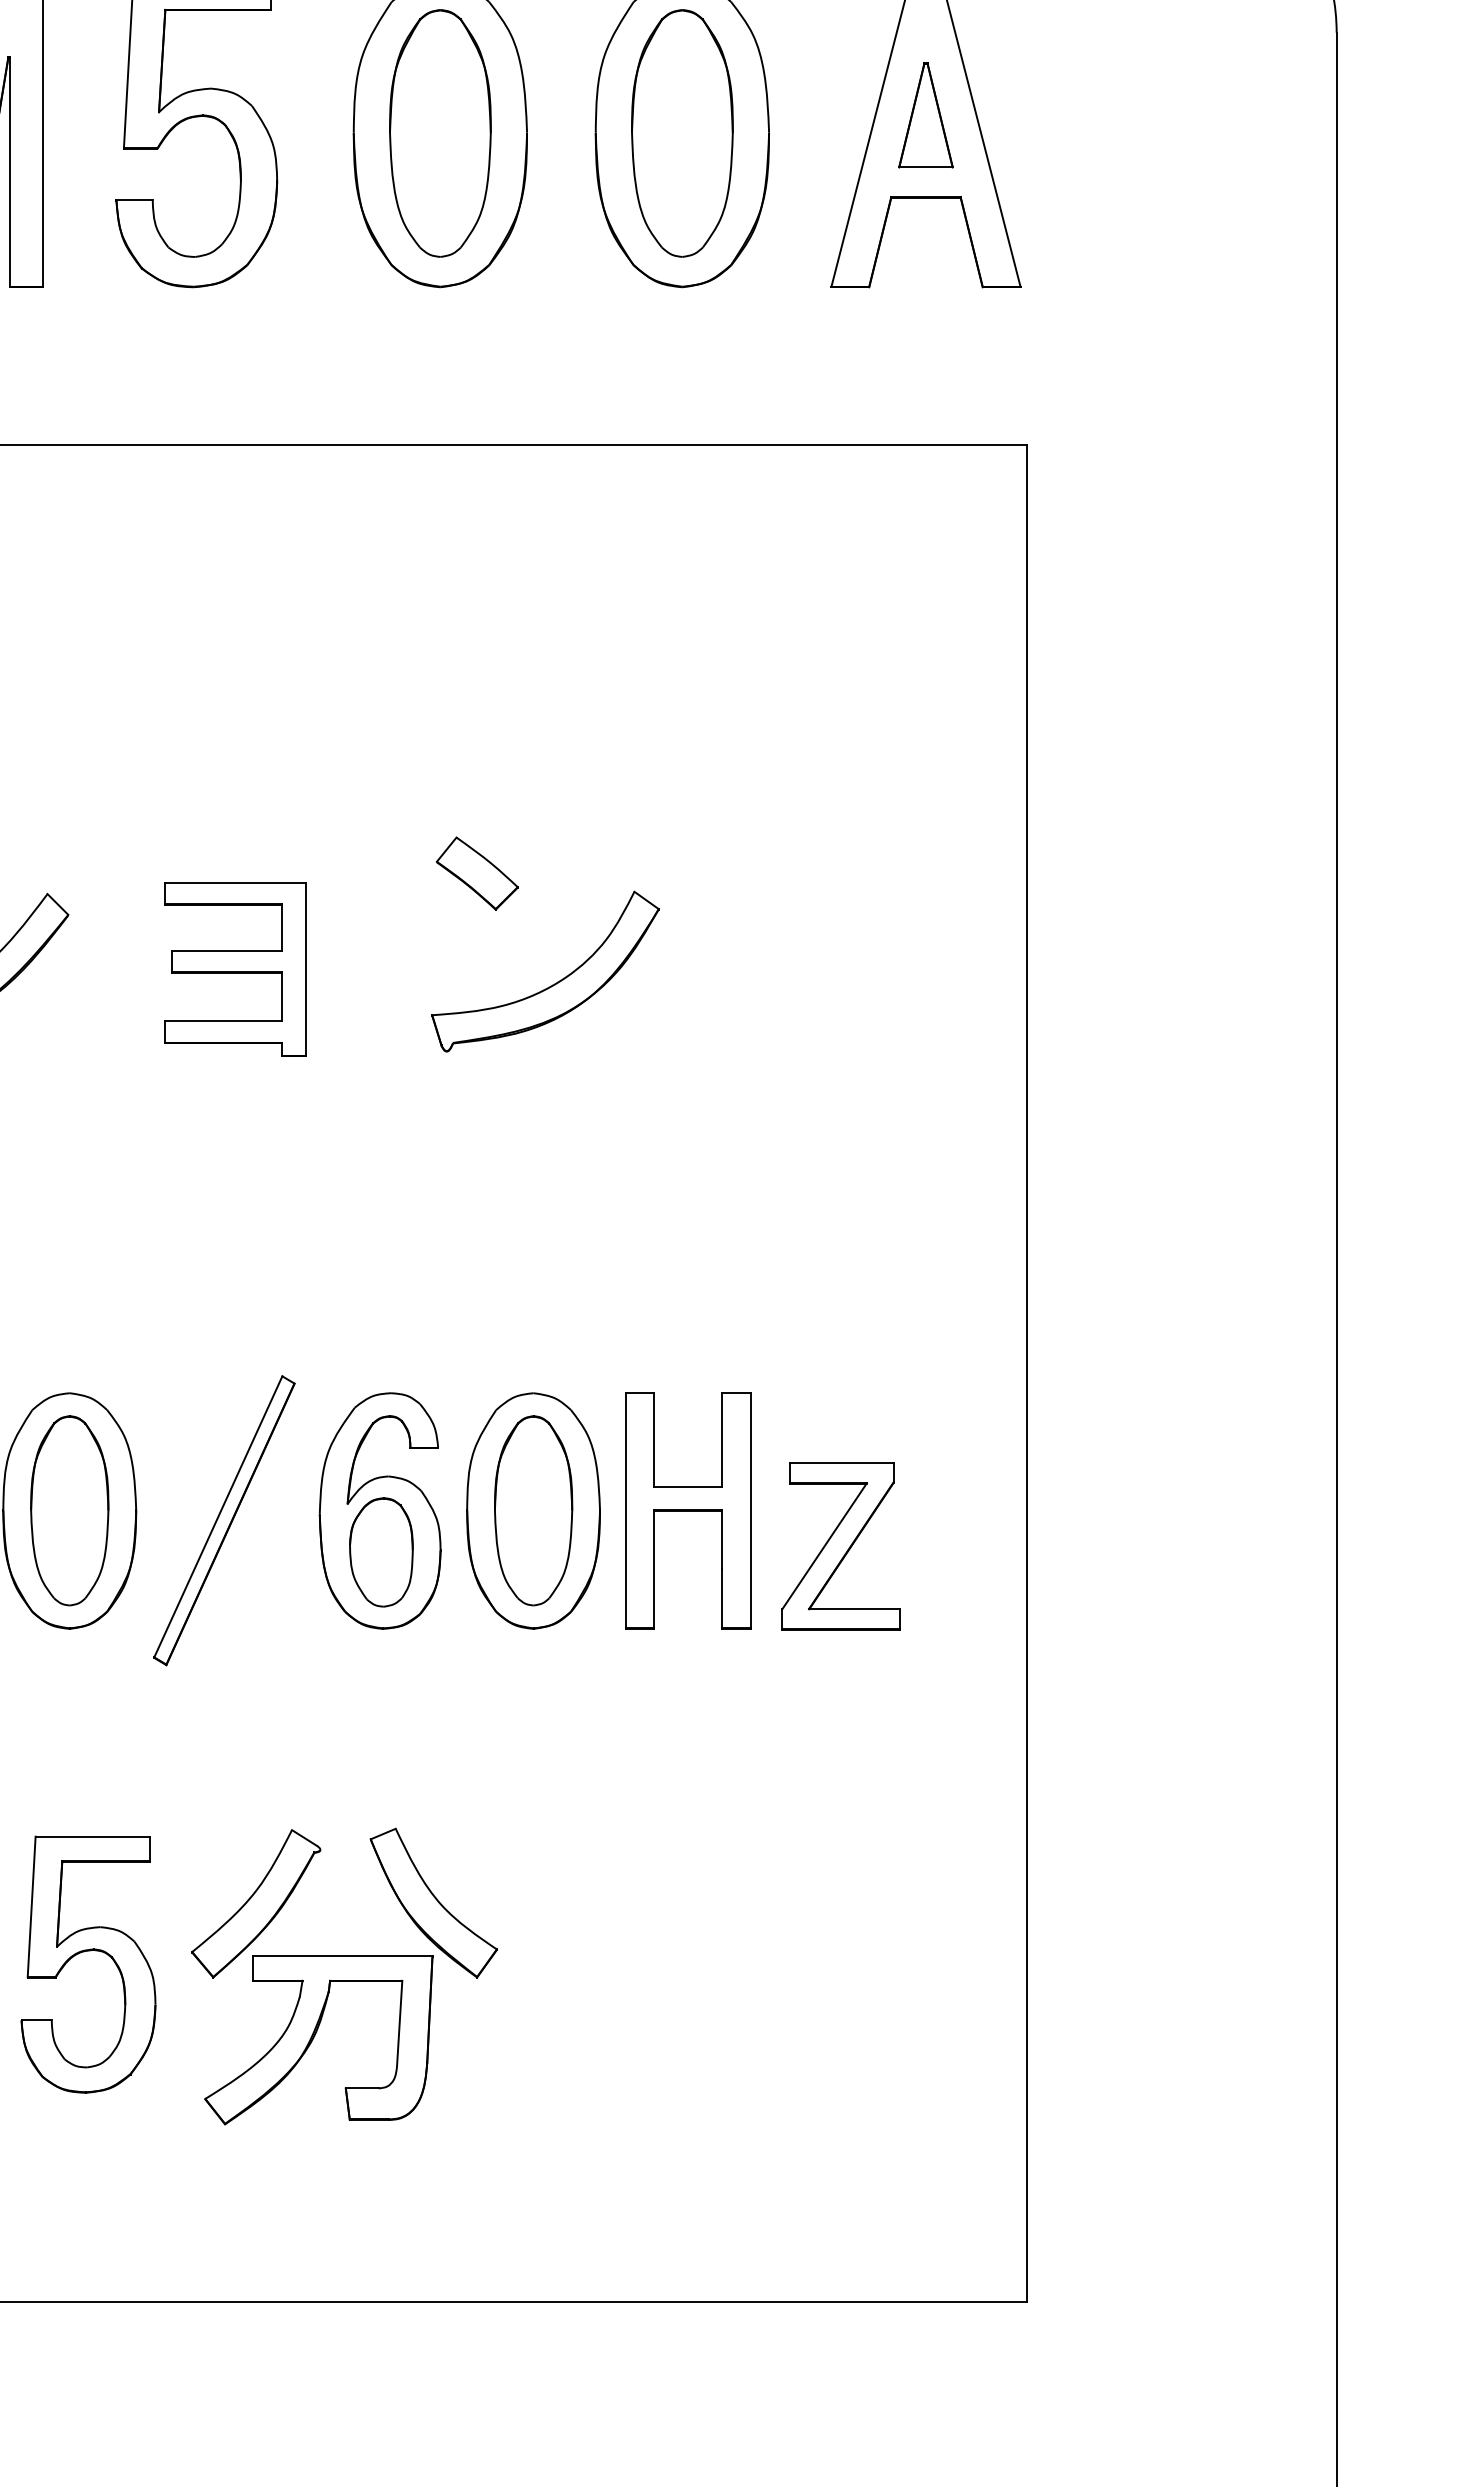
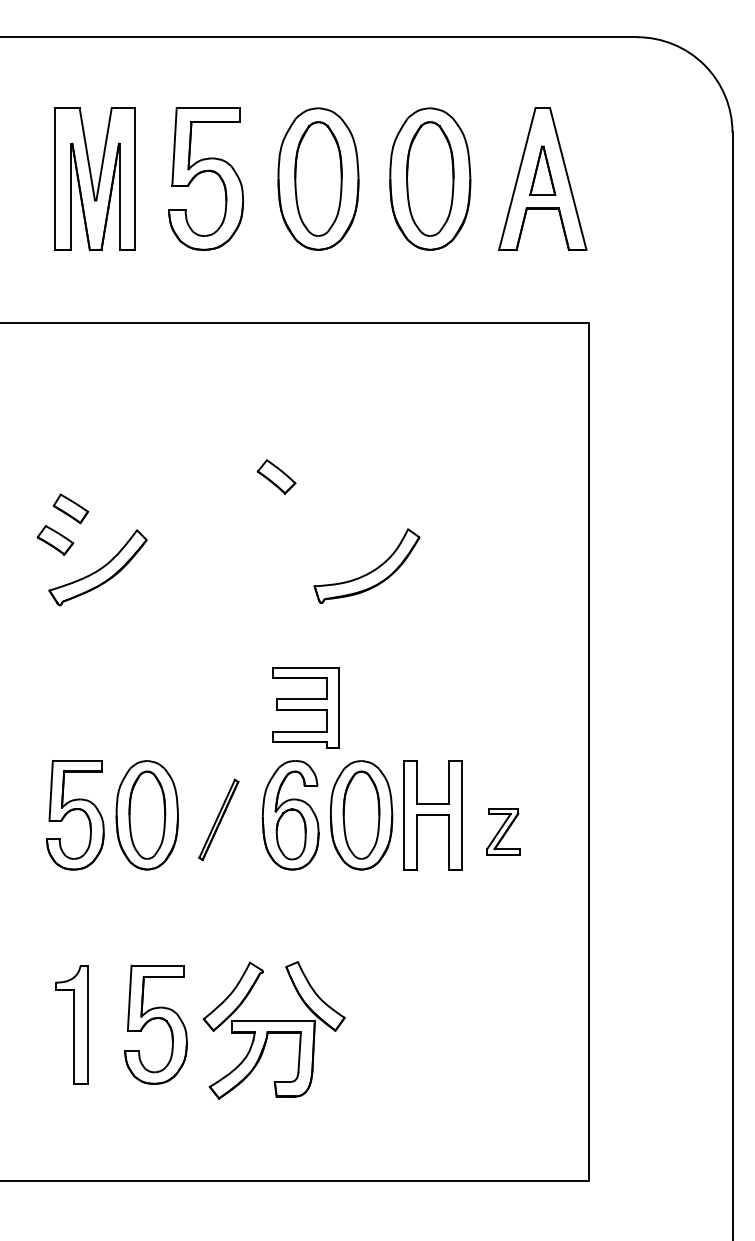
part: (477, 872) -> (276, 476), moved
part: (234, 967) -> (305, 707), moved
part: (223, 1520) -> (218, 819), size x0.6
part: (840, 1546) -> (503, 831), size x0.6

